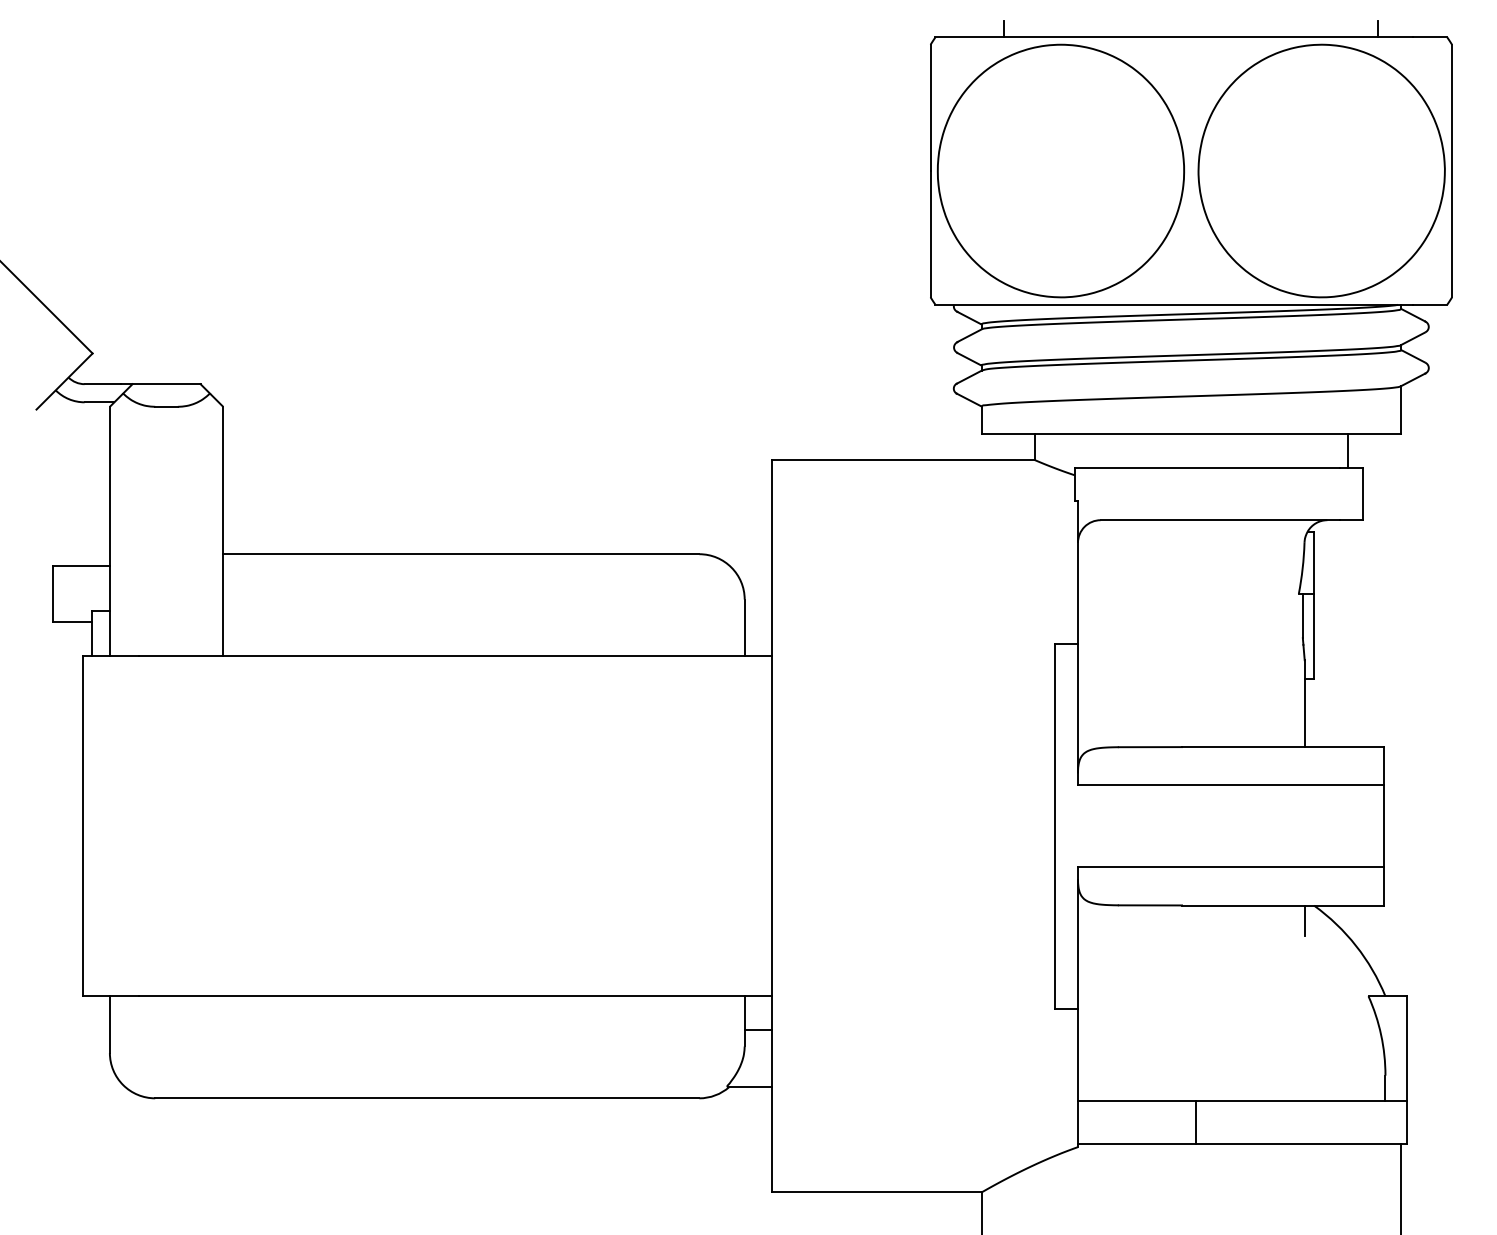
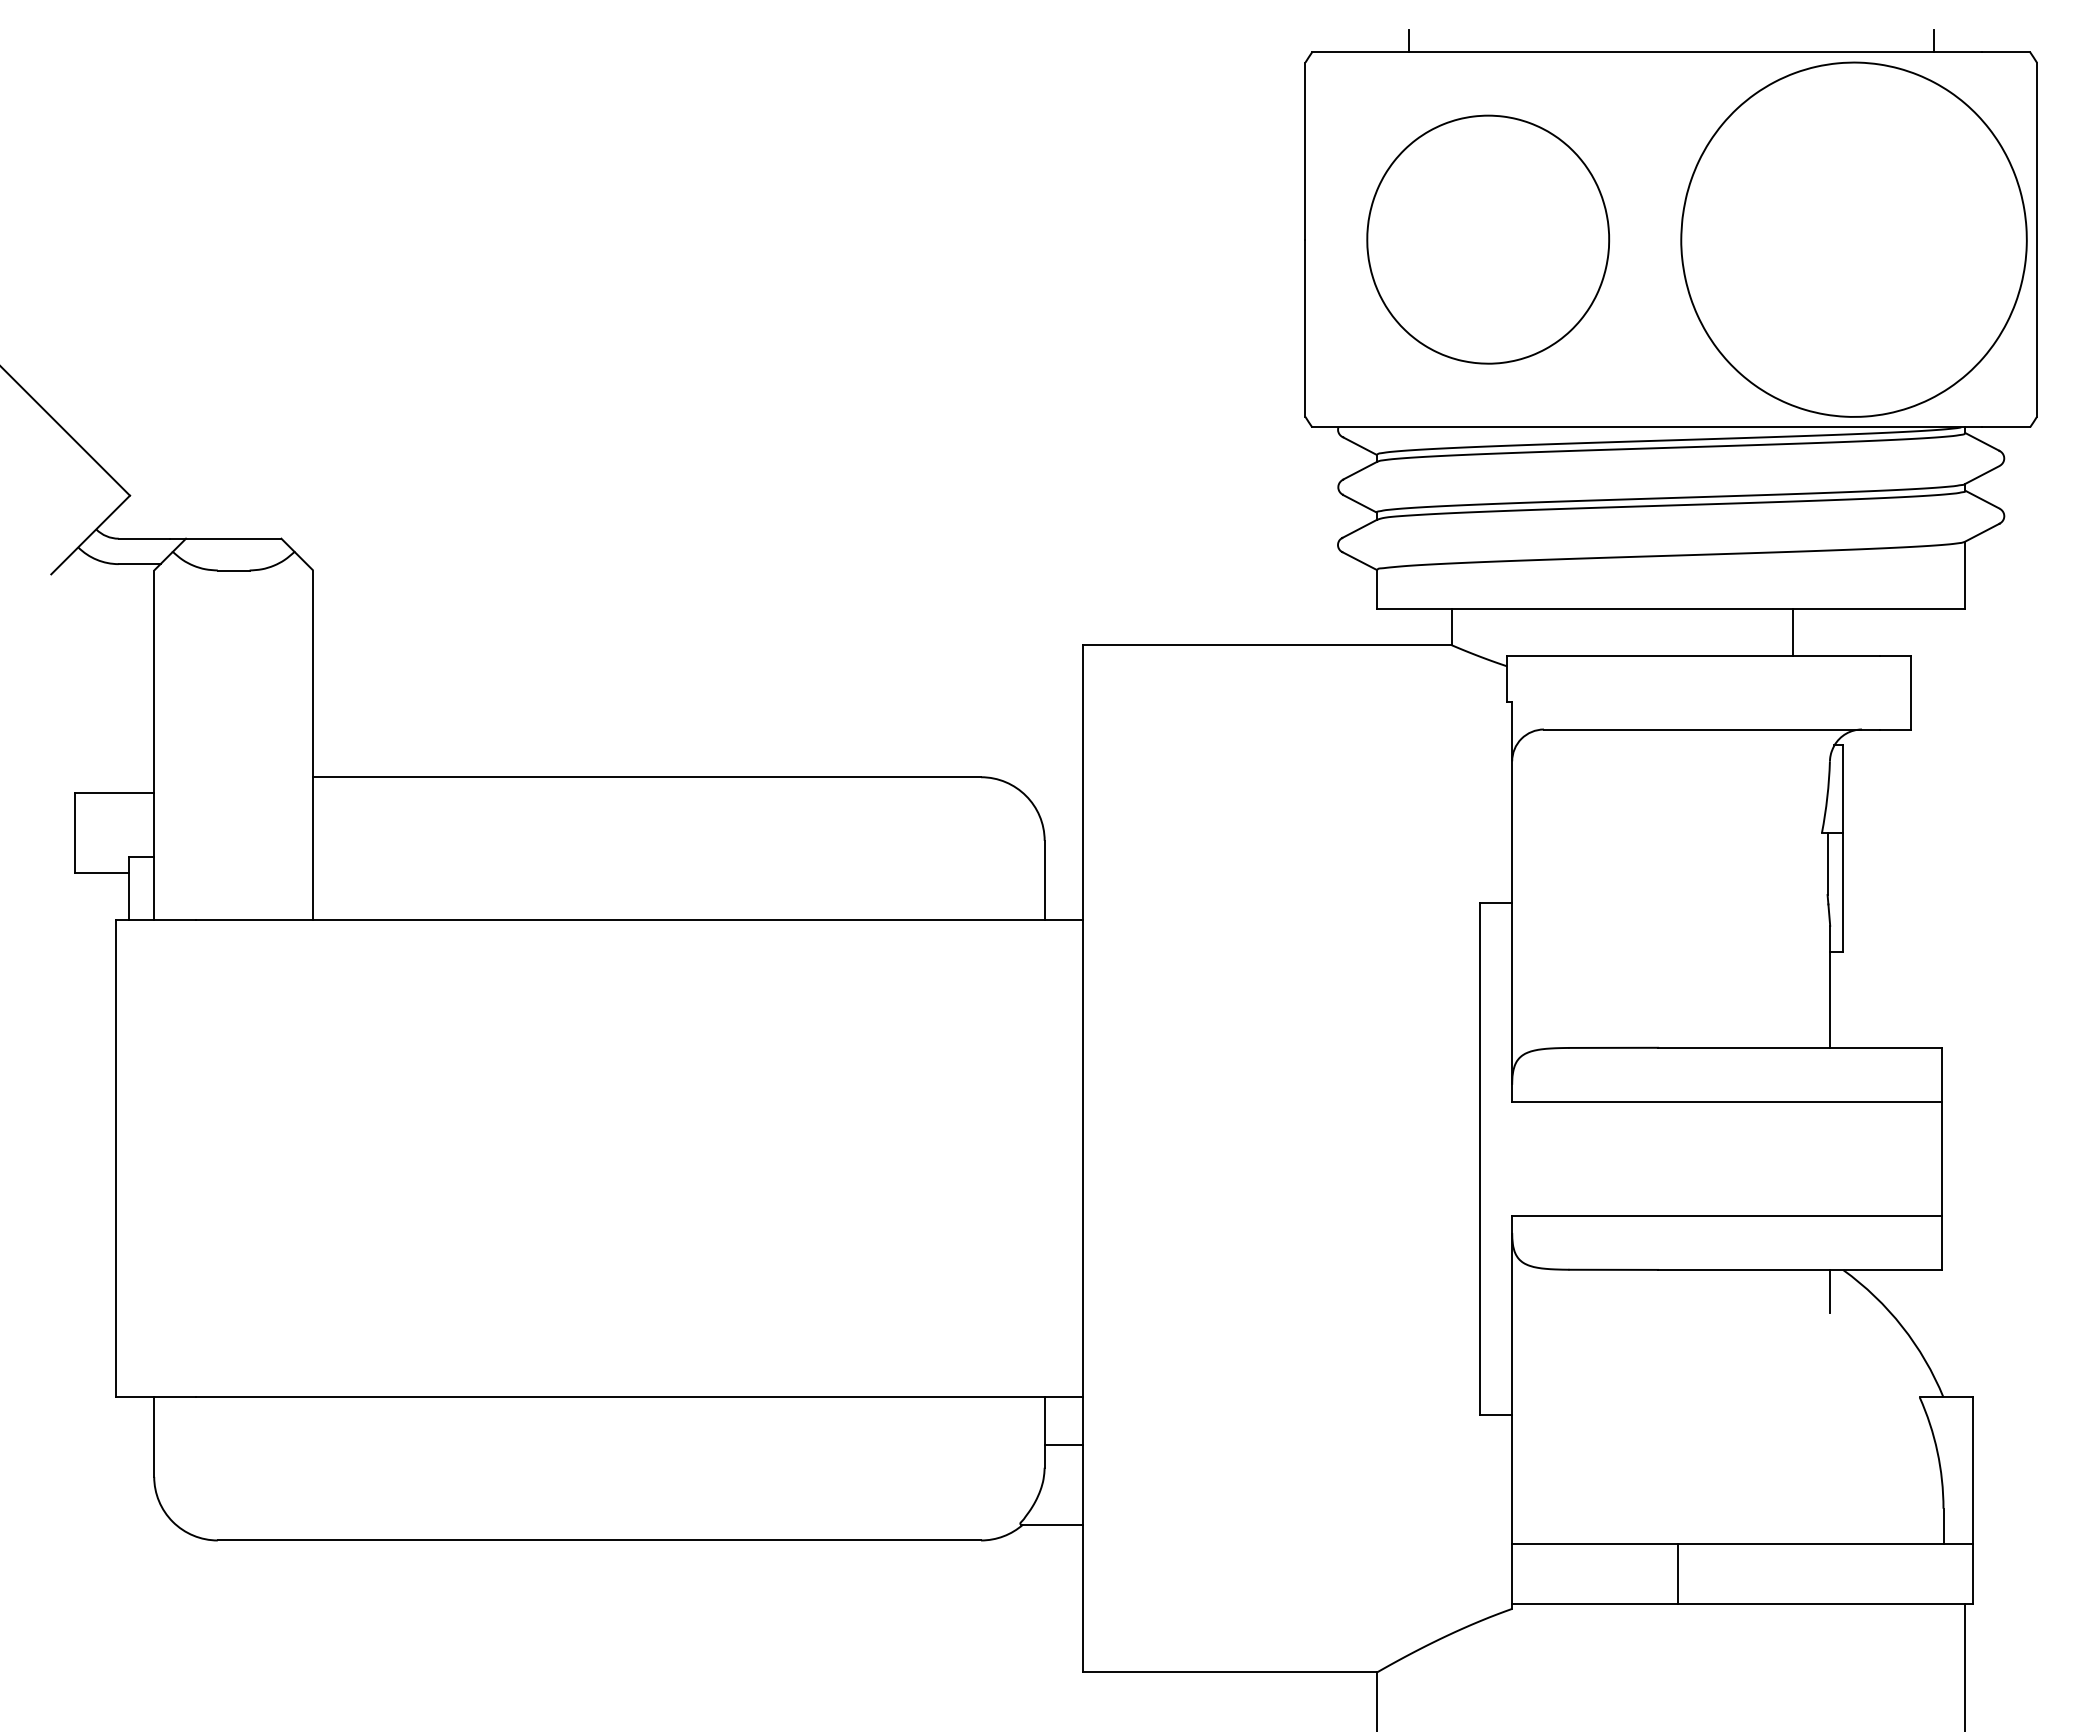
part: (1060, 170) -> (1487, 239), size x0.7
line: (1347, 451) -> (1792, 632), moved

